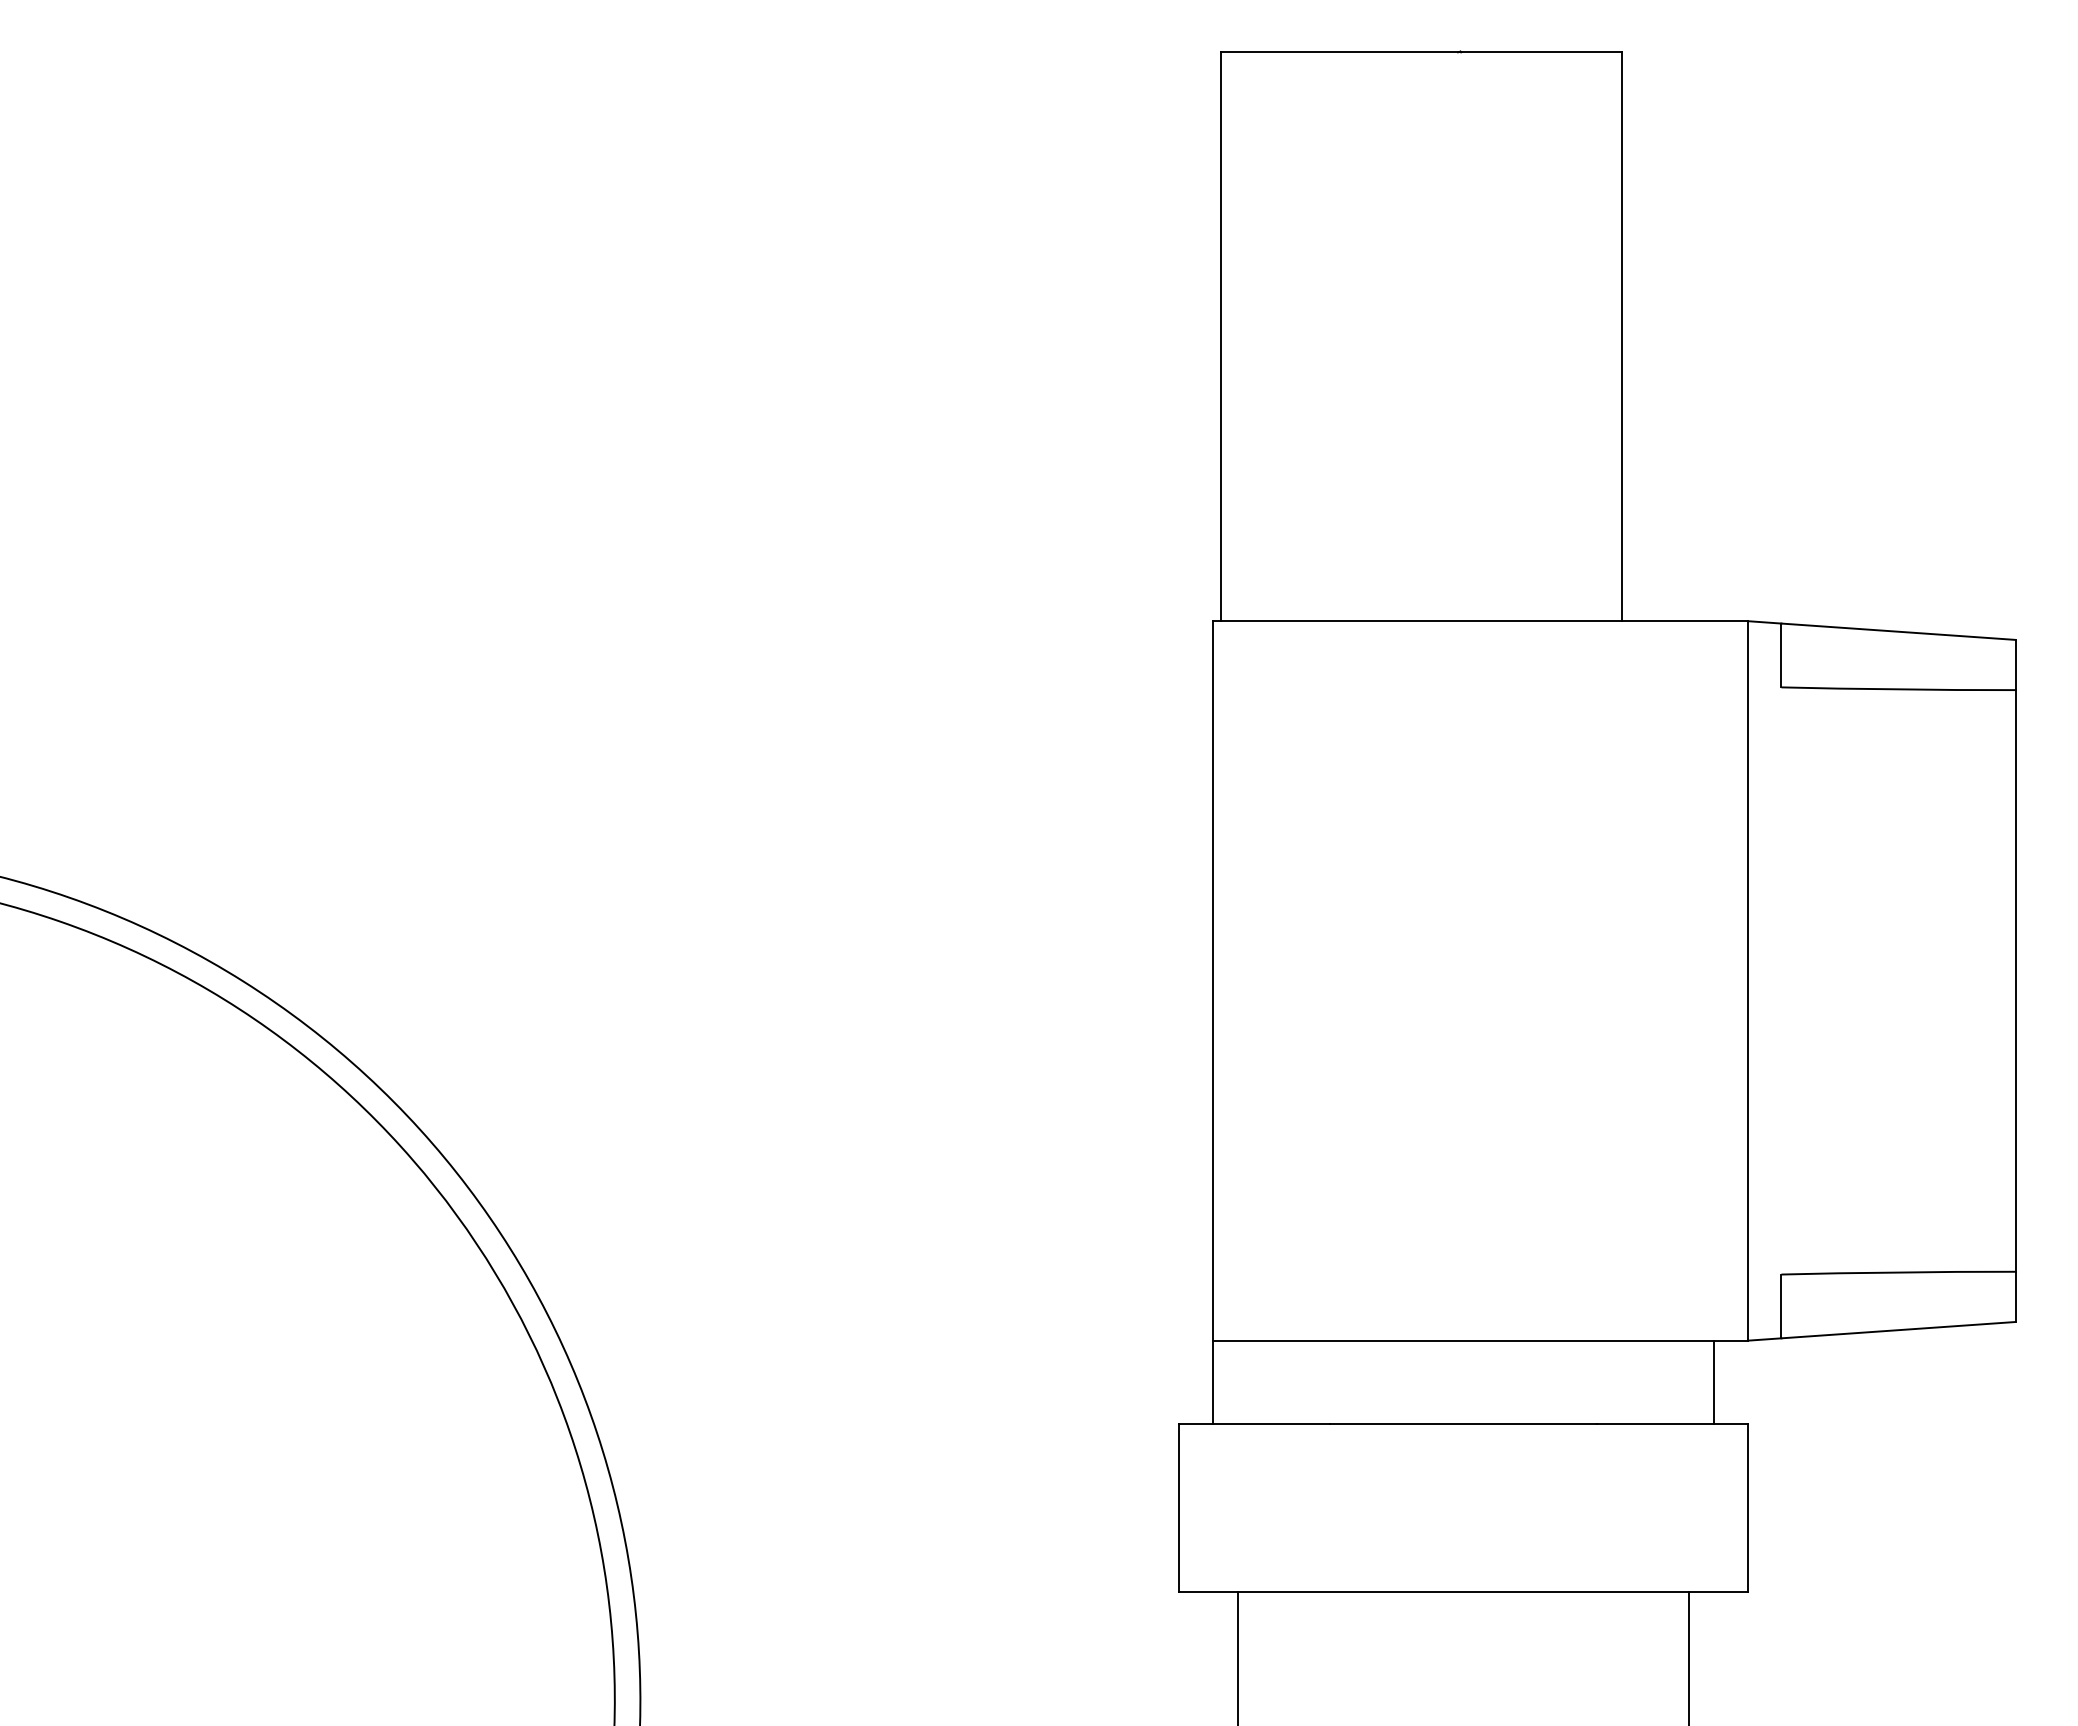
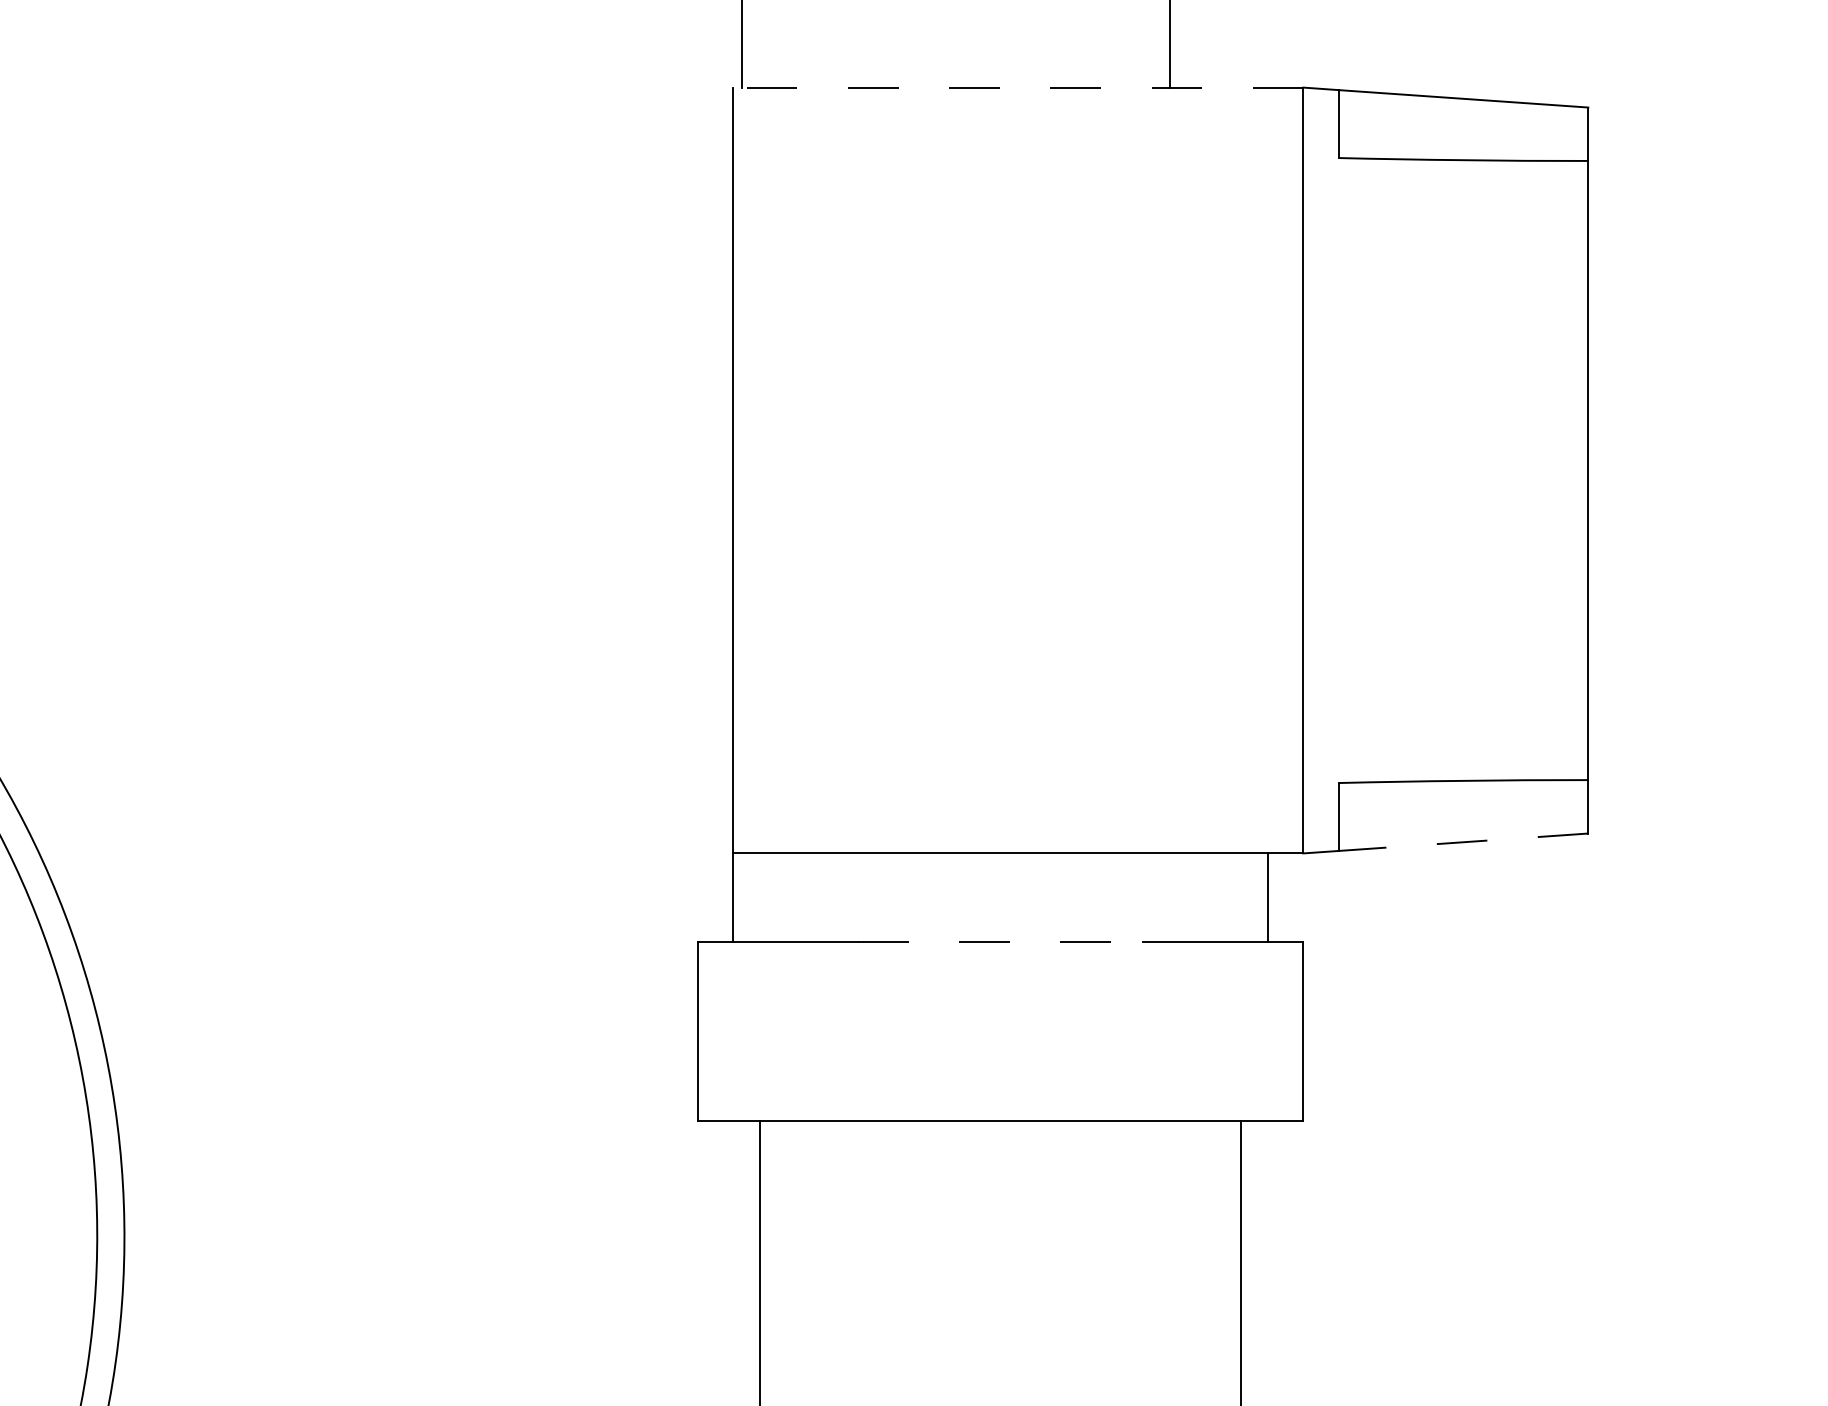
line: (1480, 621) -> (1018, 87), solid -> dashed
line: (1898, 1330) -> (1463, 842), solid -> dashed
line: (1463, 1424) -> (1000, 942), solid -> dashed

